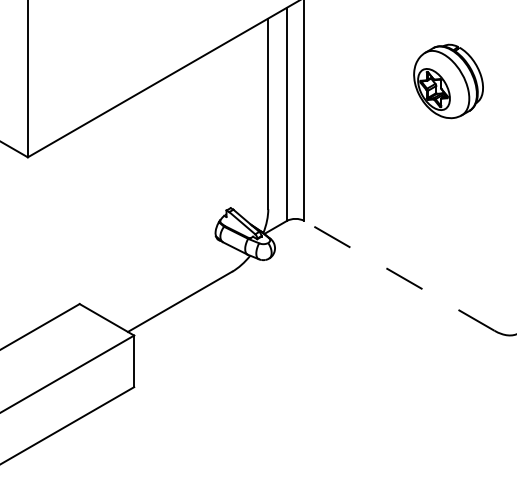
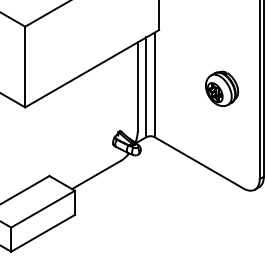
part: (449, 80) -> (222, 88), moved
line: (398, 275) -> (198, 162), dashed -> solid

